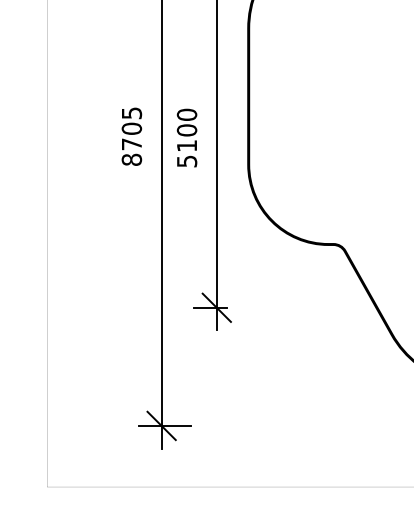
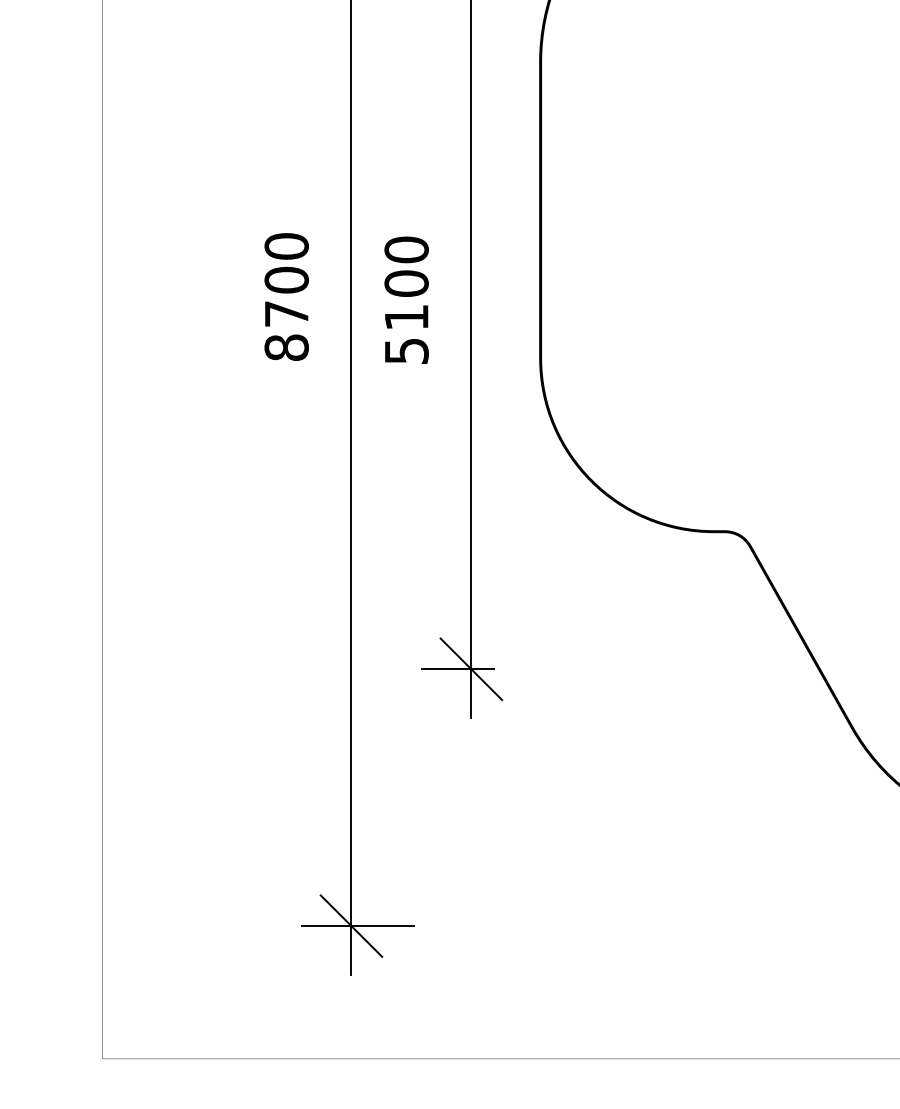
text: (131, 113) -> (285, 246), 8705 -> 8700

